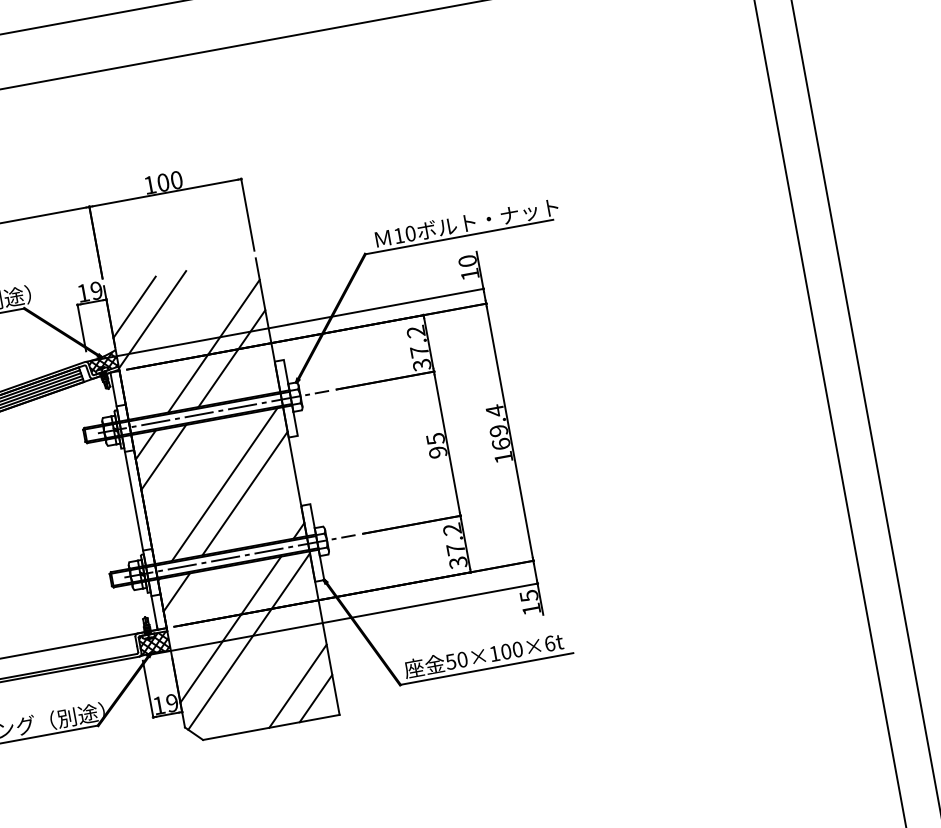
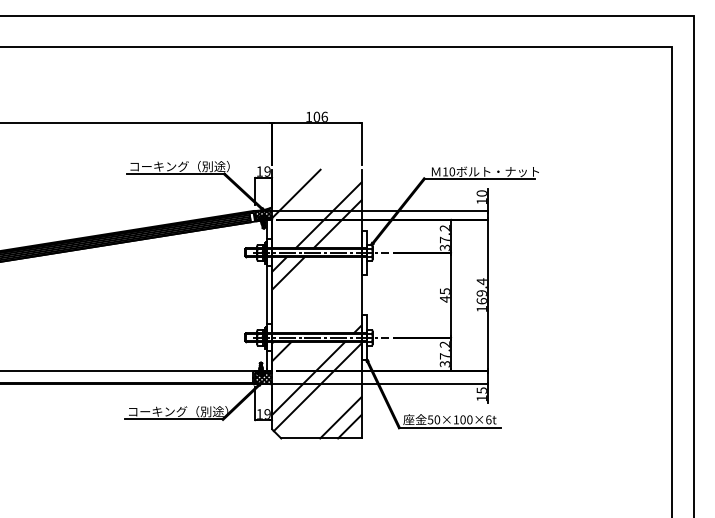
text: (176, 179) -> (324, 116), 100 -> 106
line: (134, 306) -> (287, 184), removed
text: (436, 451) -> (444, 298), 95 -> 45
line: (225, 484) -> (320, 295), removed
line: (244, 493) -> (330, 302), removed

